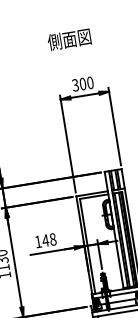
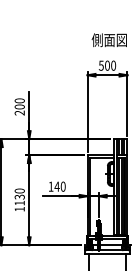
text: (68, 40) -> (108, 40), moved
text: (75, 83) -> (101, 64), 300 -> 500
text: (52, 240) -> (62, 187), 148 -> 140

